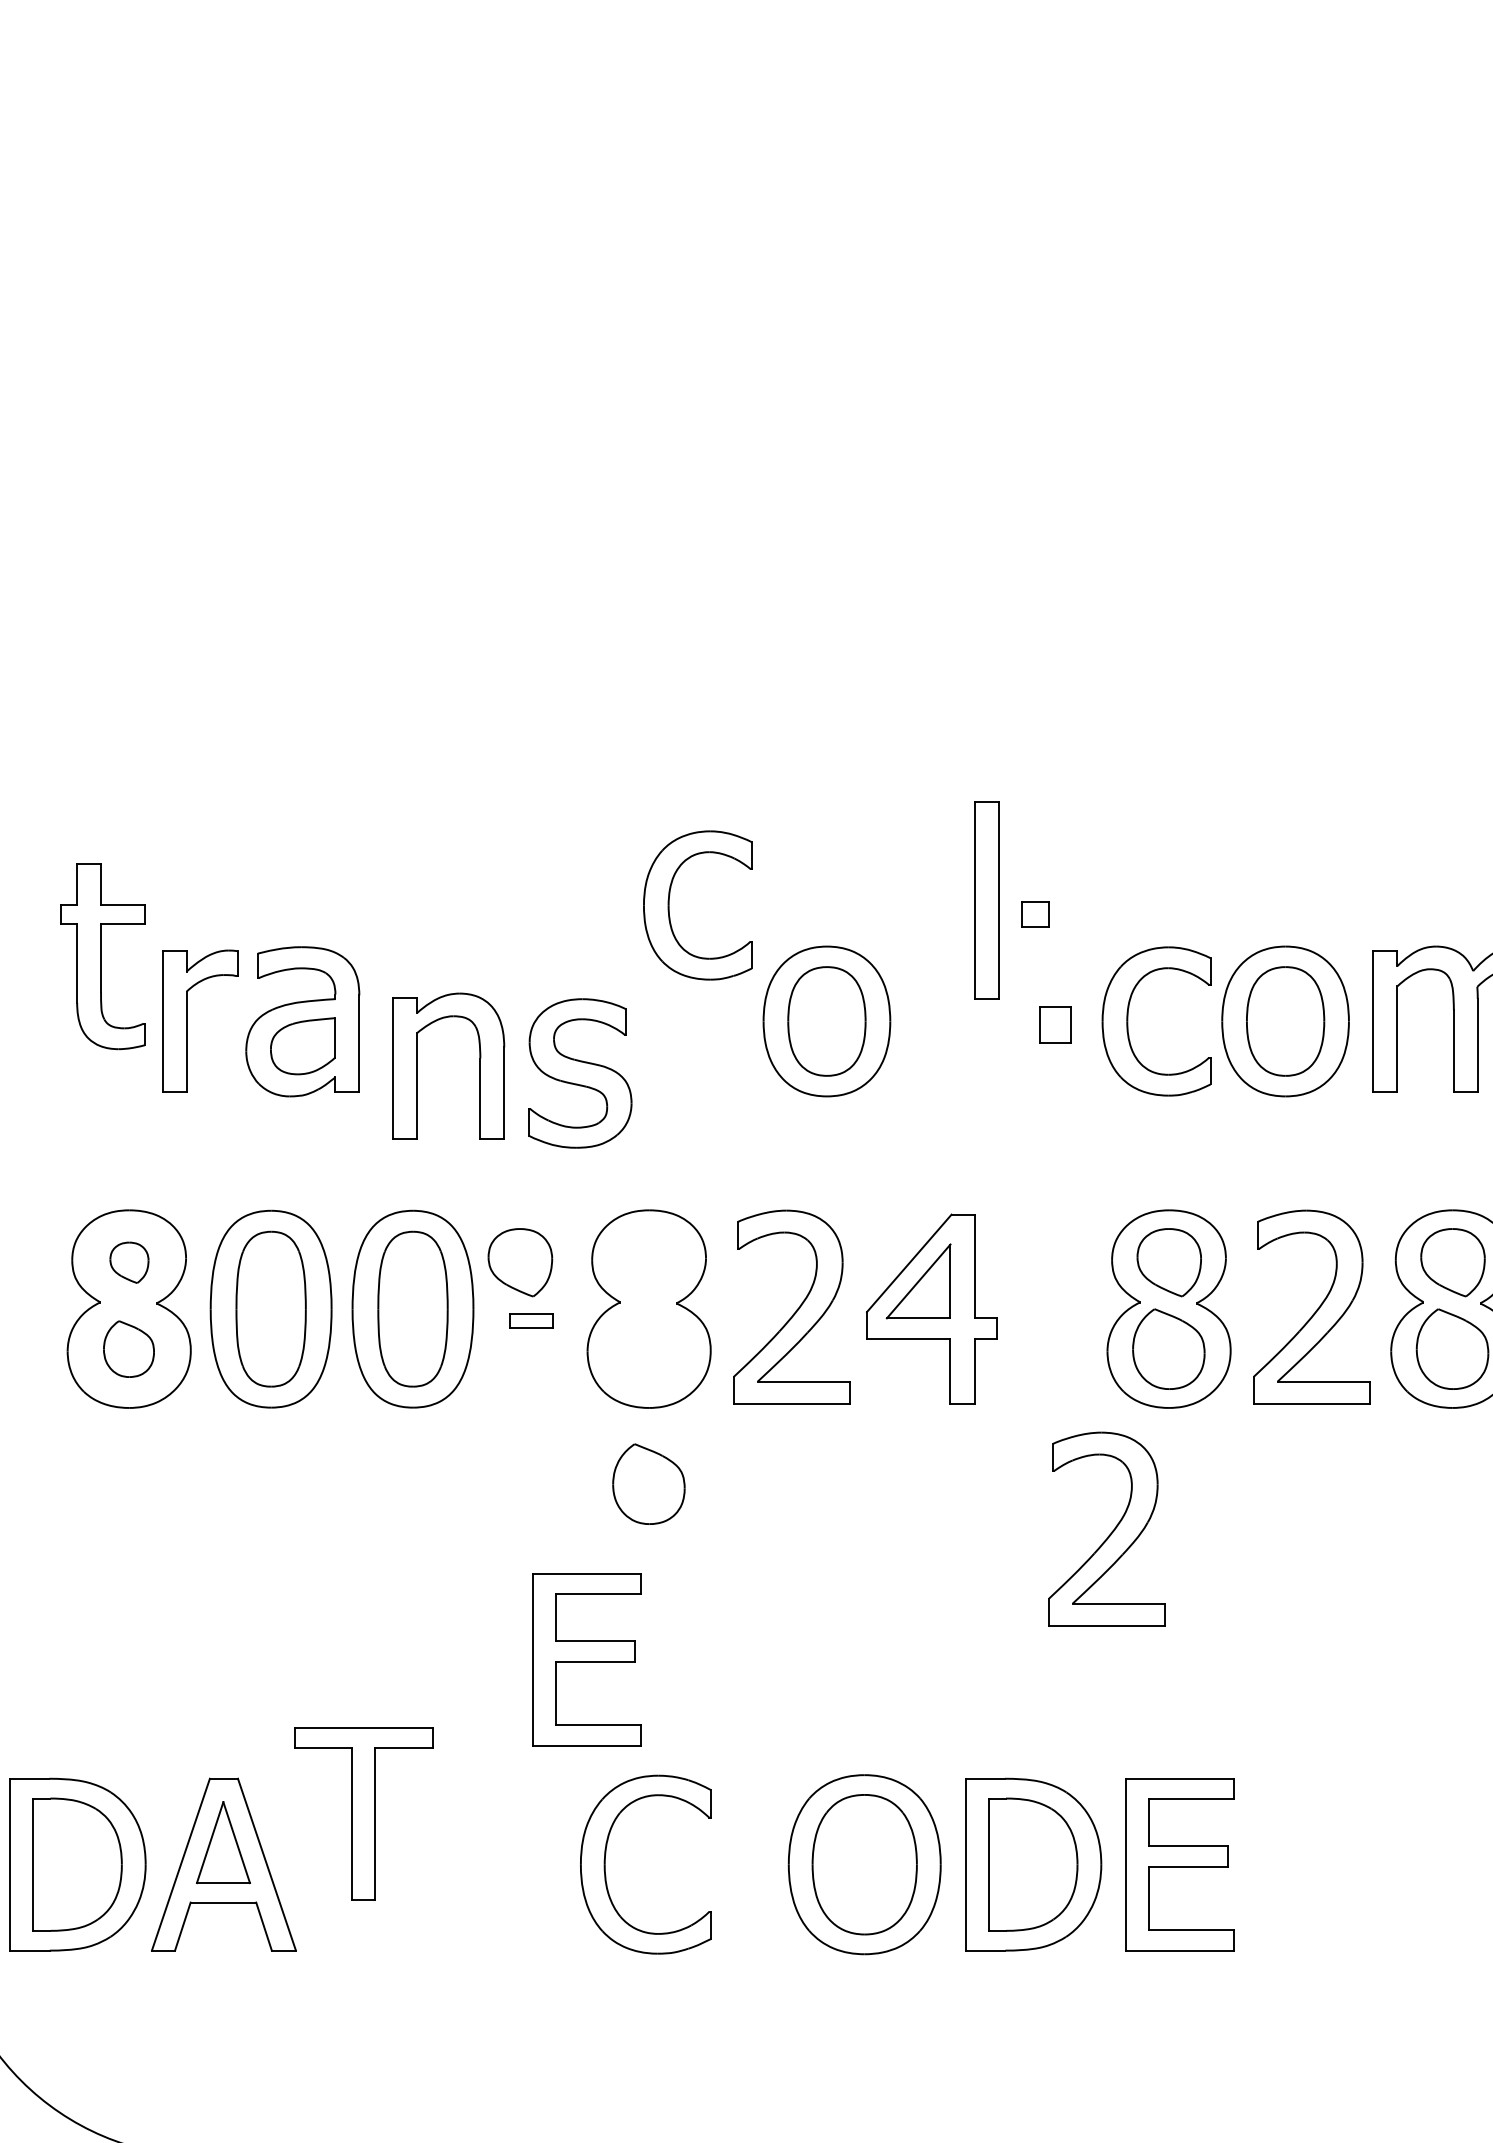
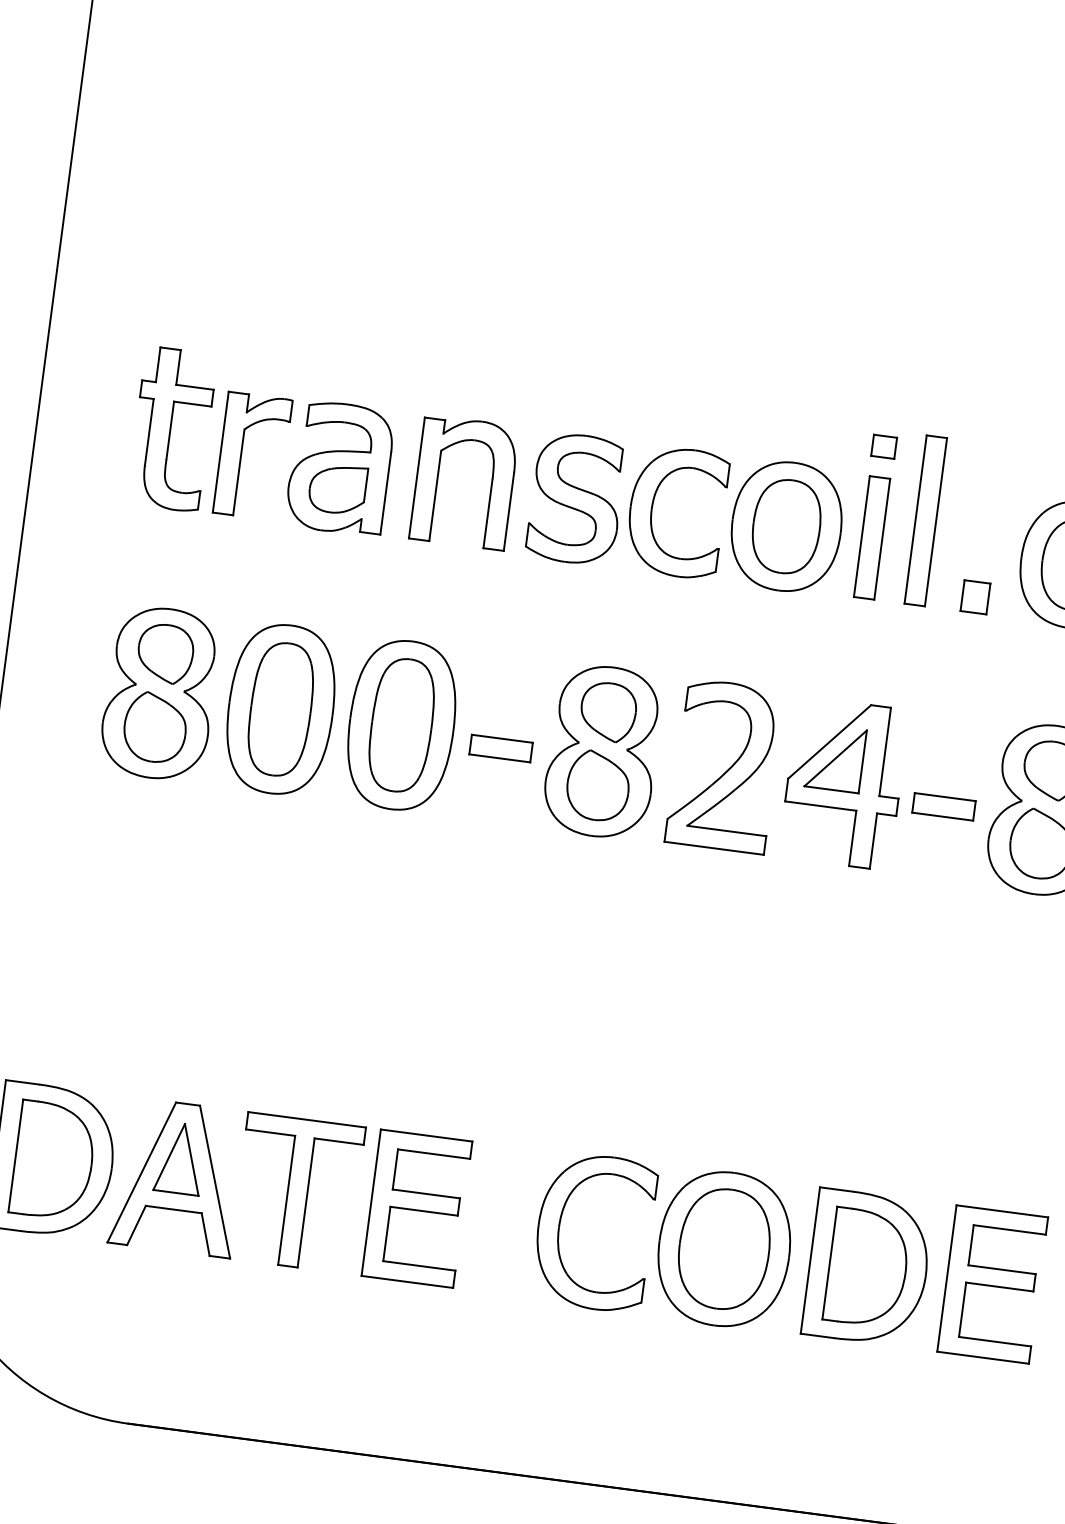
part: (986, 900) -> (925, 520), moved
part: (669, 905) -> (652, 509), moved
part: (1035, 914) -> (884, 446), moved
part: (102, 956) -> (171, 429), moved
part: (926, 1021) -> (871, 537), added
part: (1055, 1024) -> (975, 596), moved
part: (417, 1065) -> (438, 478), moved
part: (580, 1073) -> (576, 499), moved
part: (129, 1262) -> (165, 653), size x1.67
part: (520, 1262) -> (608, 712), moved
part: (530, 1320) -> (500, 748), size x1.67
part: (1050, 1320) -> (943, 806), added
part: (128, 1348) -> (155, 726), size x1.43
part: (648, 1483) -> (597, 785), moved
part: (1106, 1528) -> (967, 989), removed
part: (586, 1659) -> (416, 1208), moved
part: (363, 1813) -> (297, 1192), moved
part: (605, 1864) -> (559, 1227), moved

